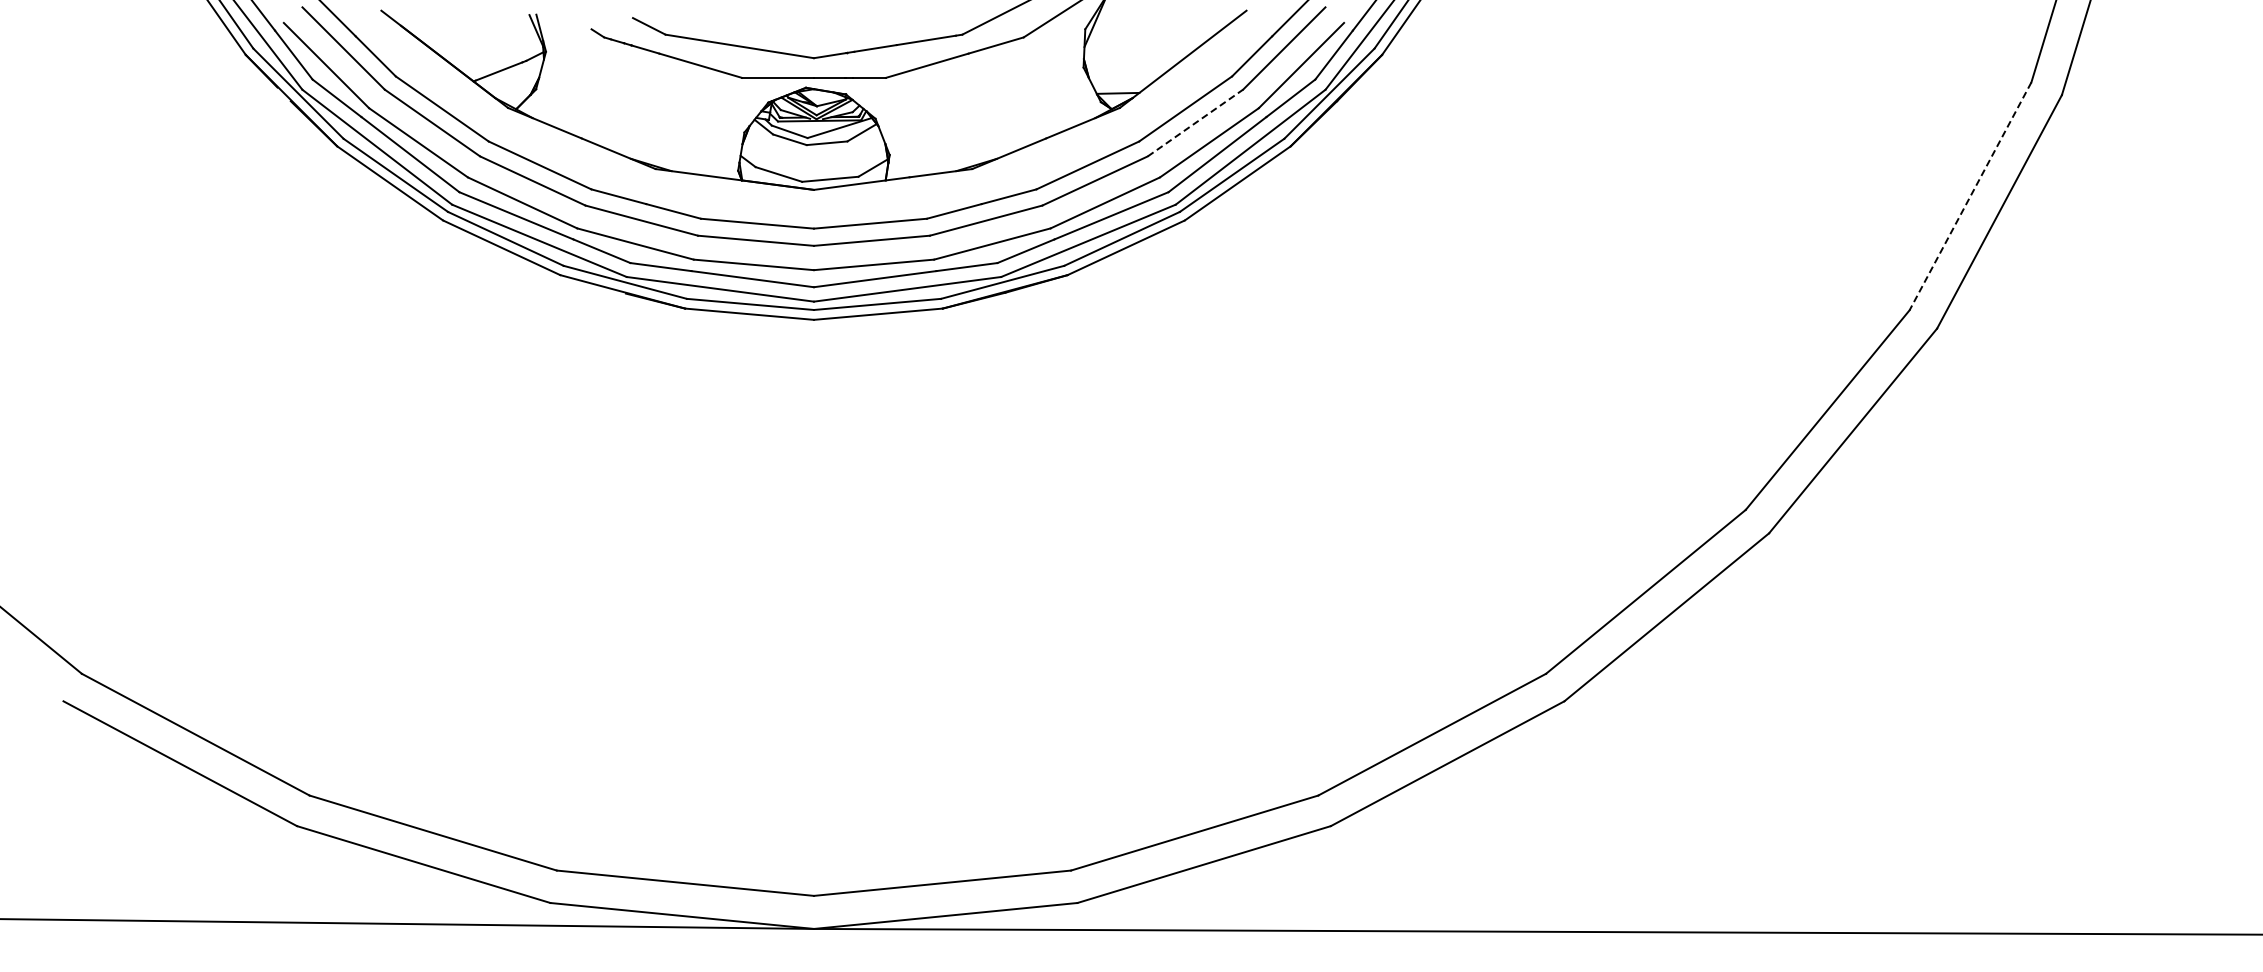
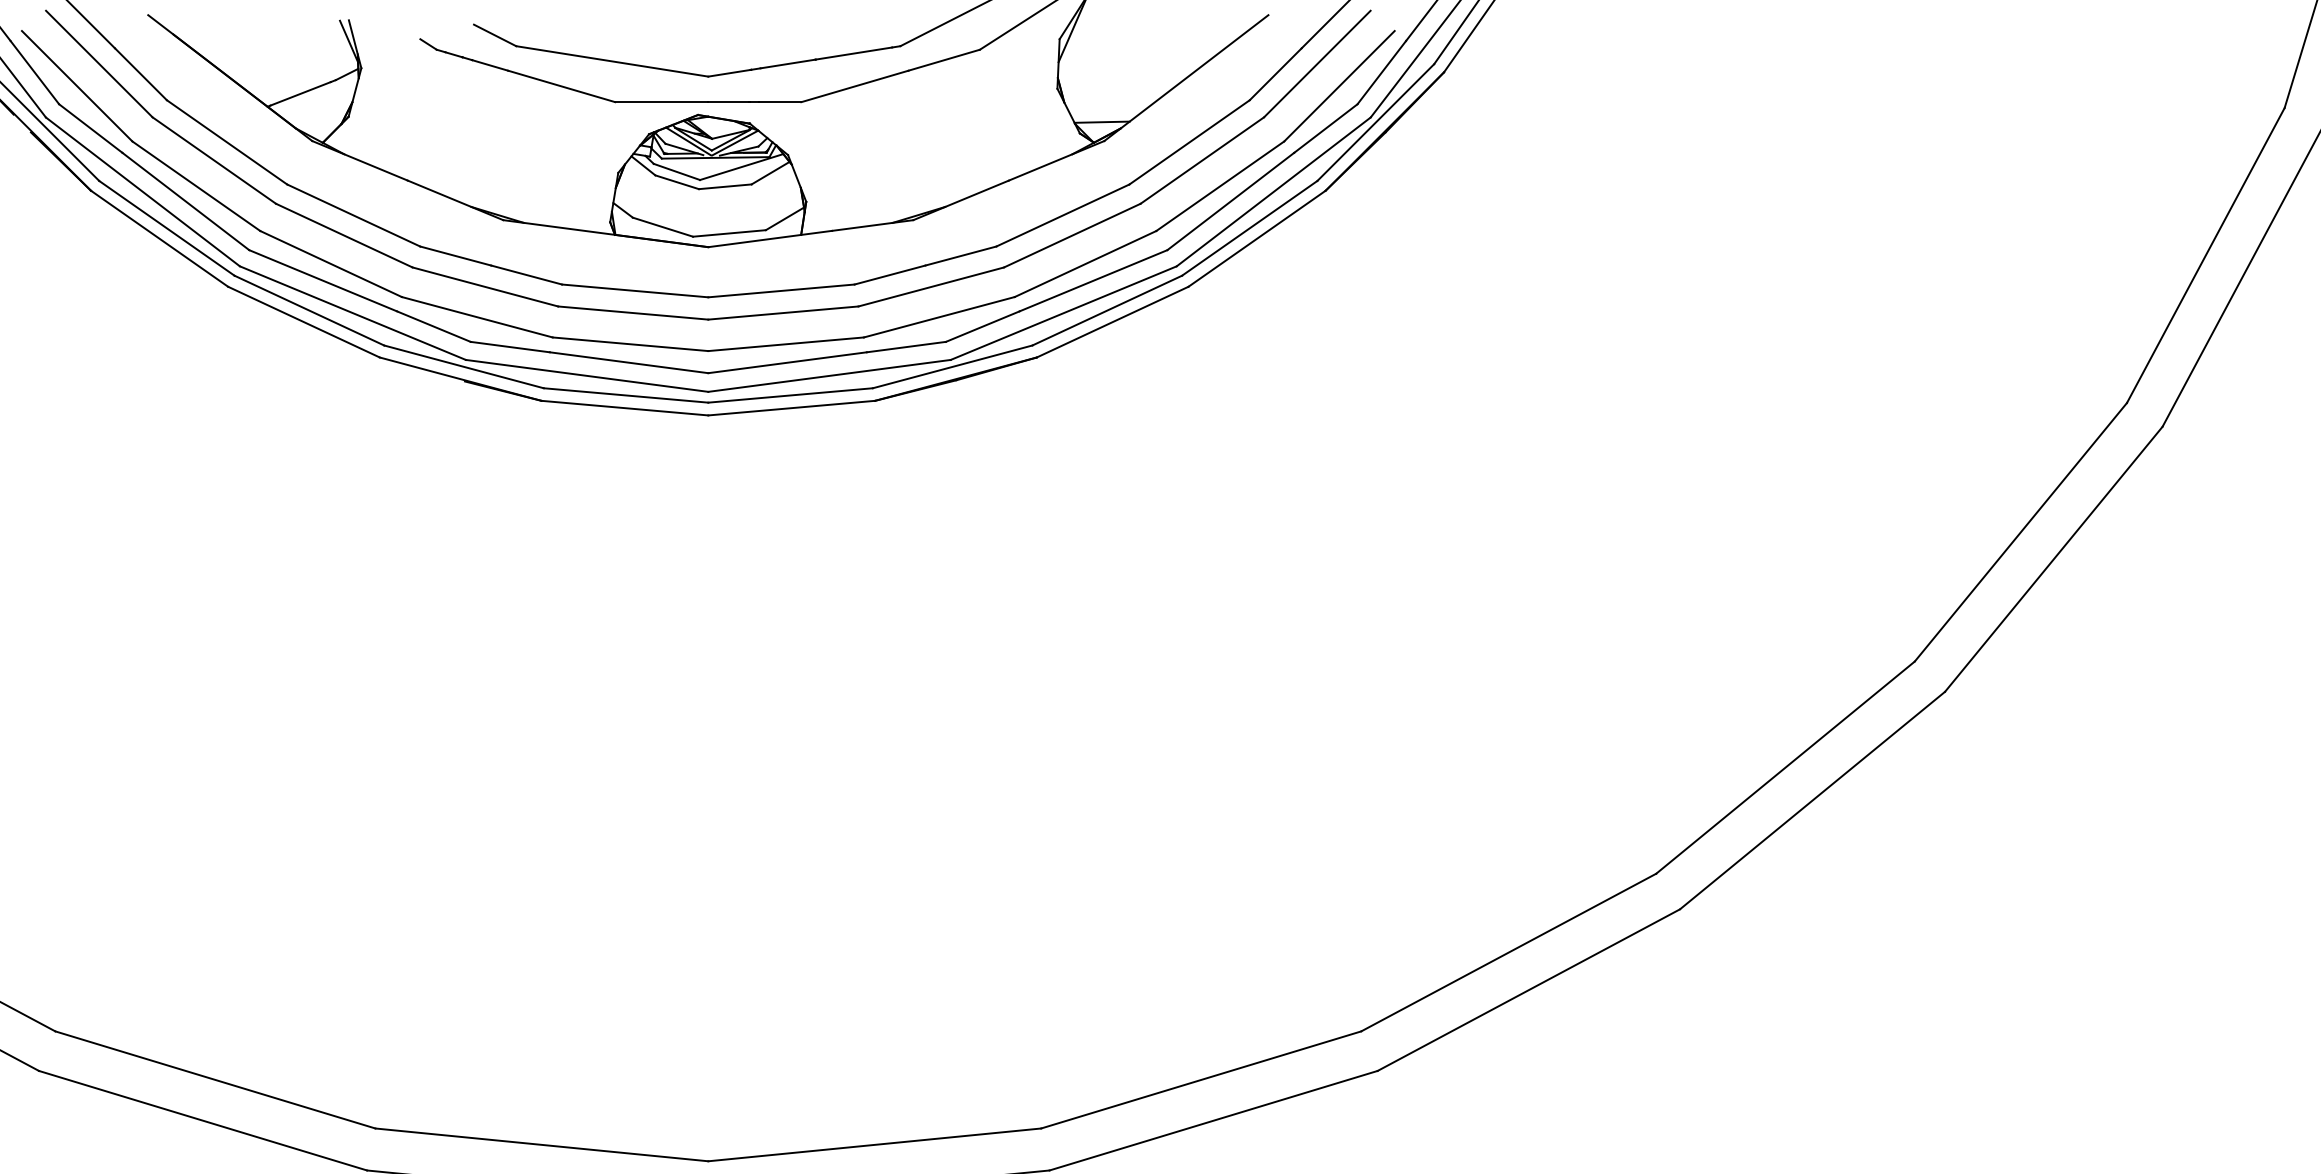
line: (1195, 122) -> (1202, 159), dashed -> solid
line: (1970, 196) -> (2205, 255), dashed -> solid

